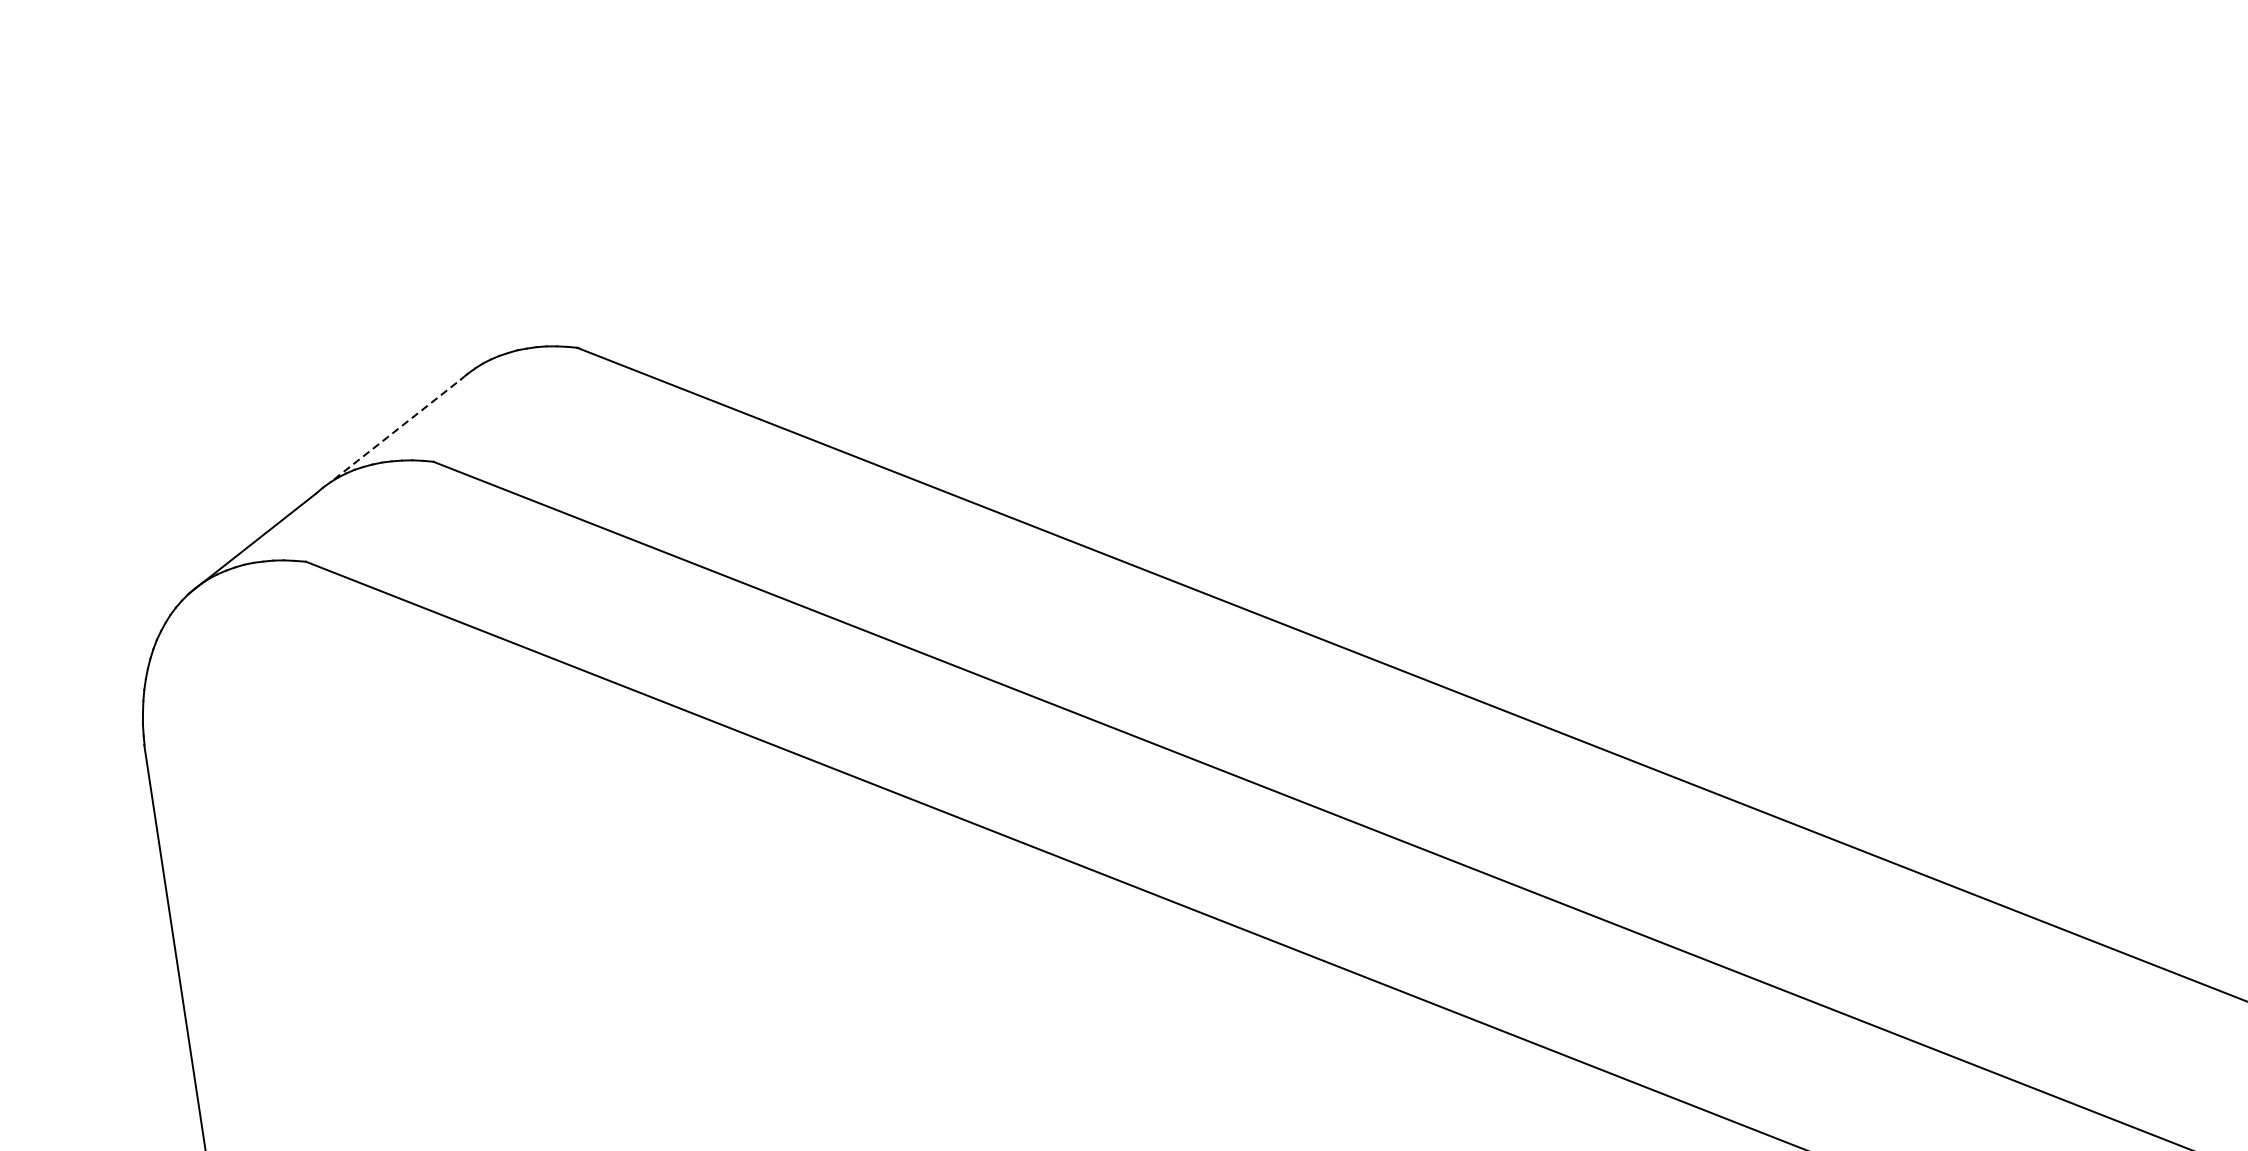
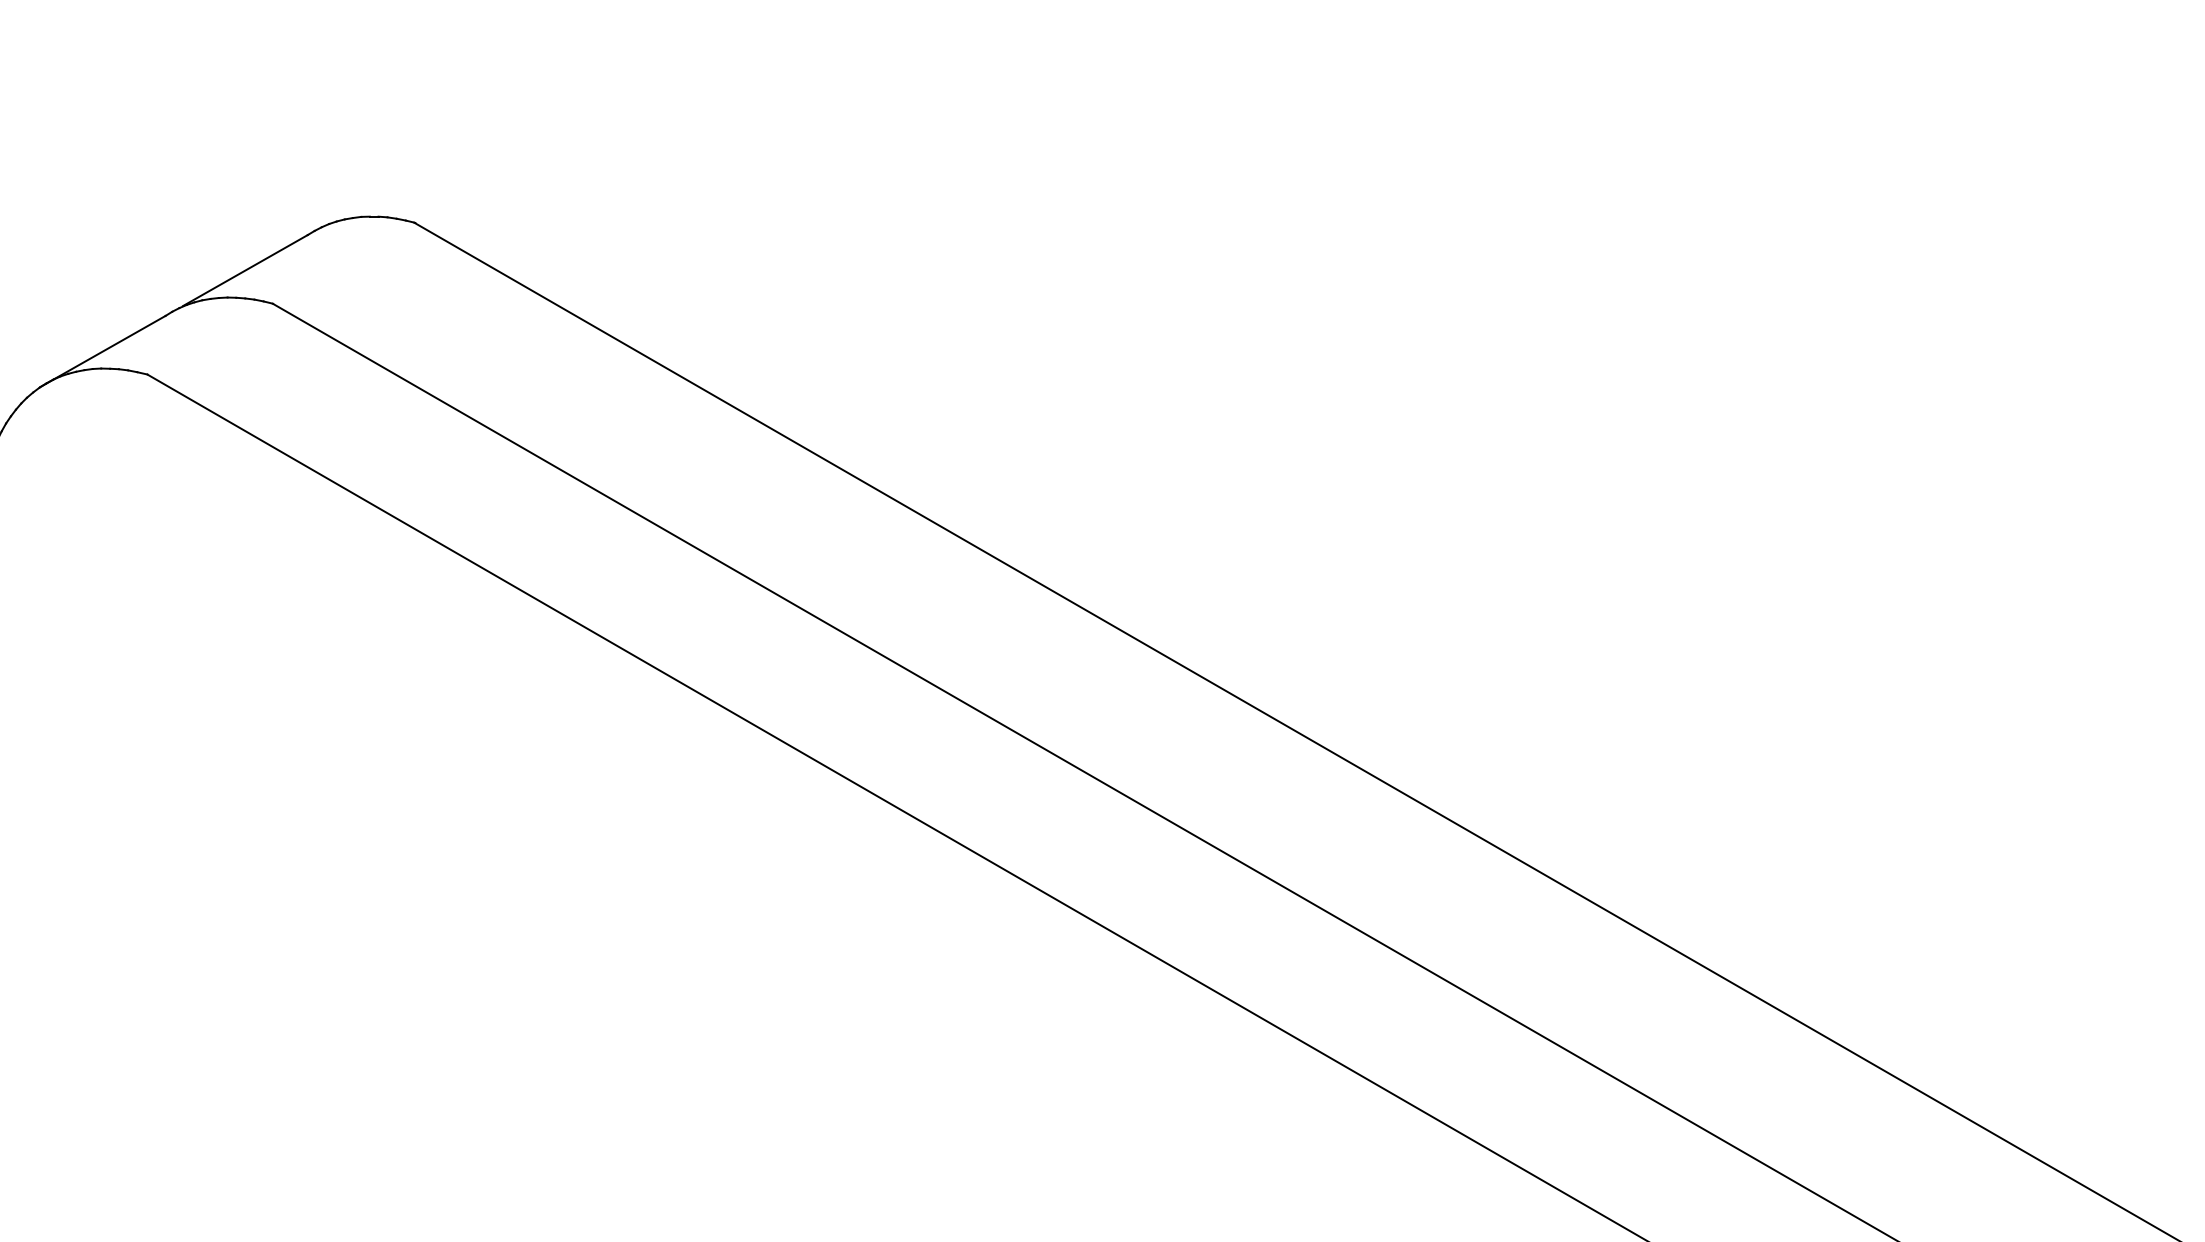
line: (397, 429) -> (245, 270), dashed -> solid

